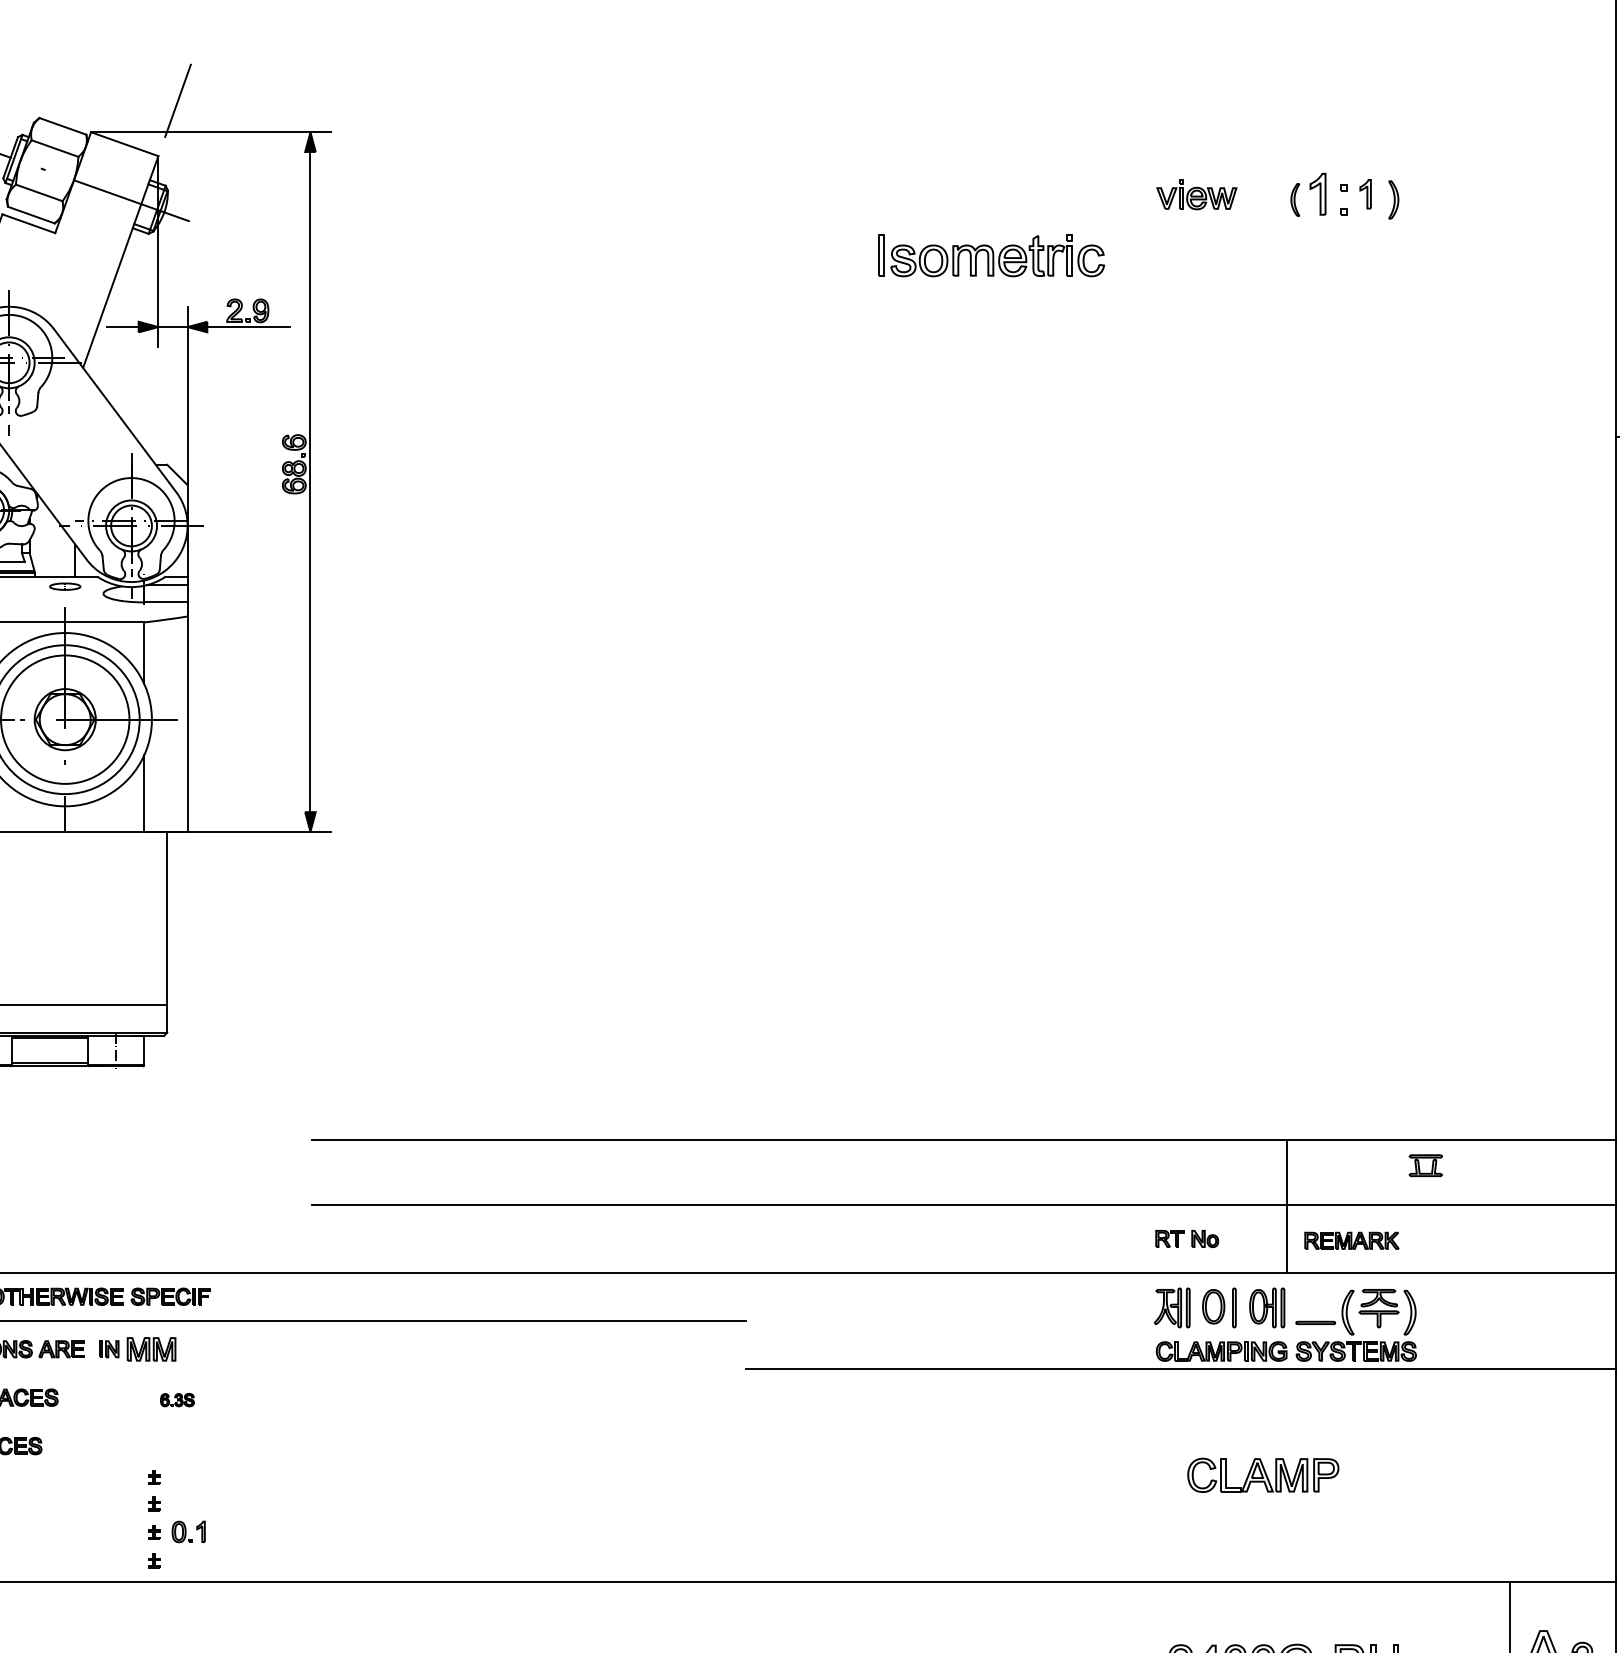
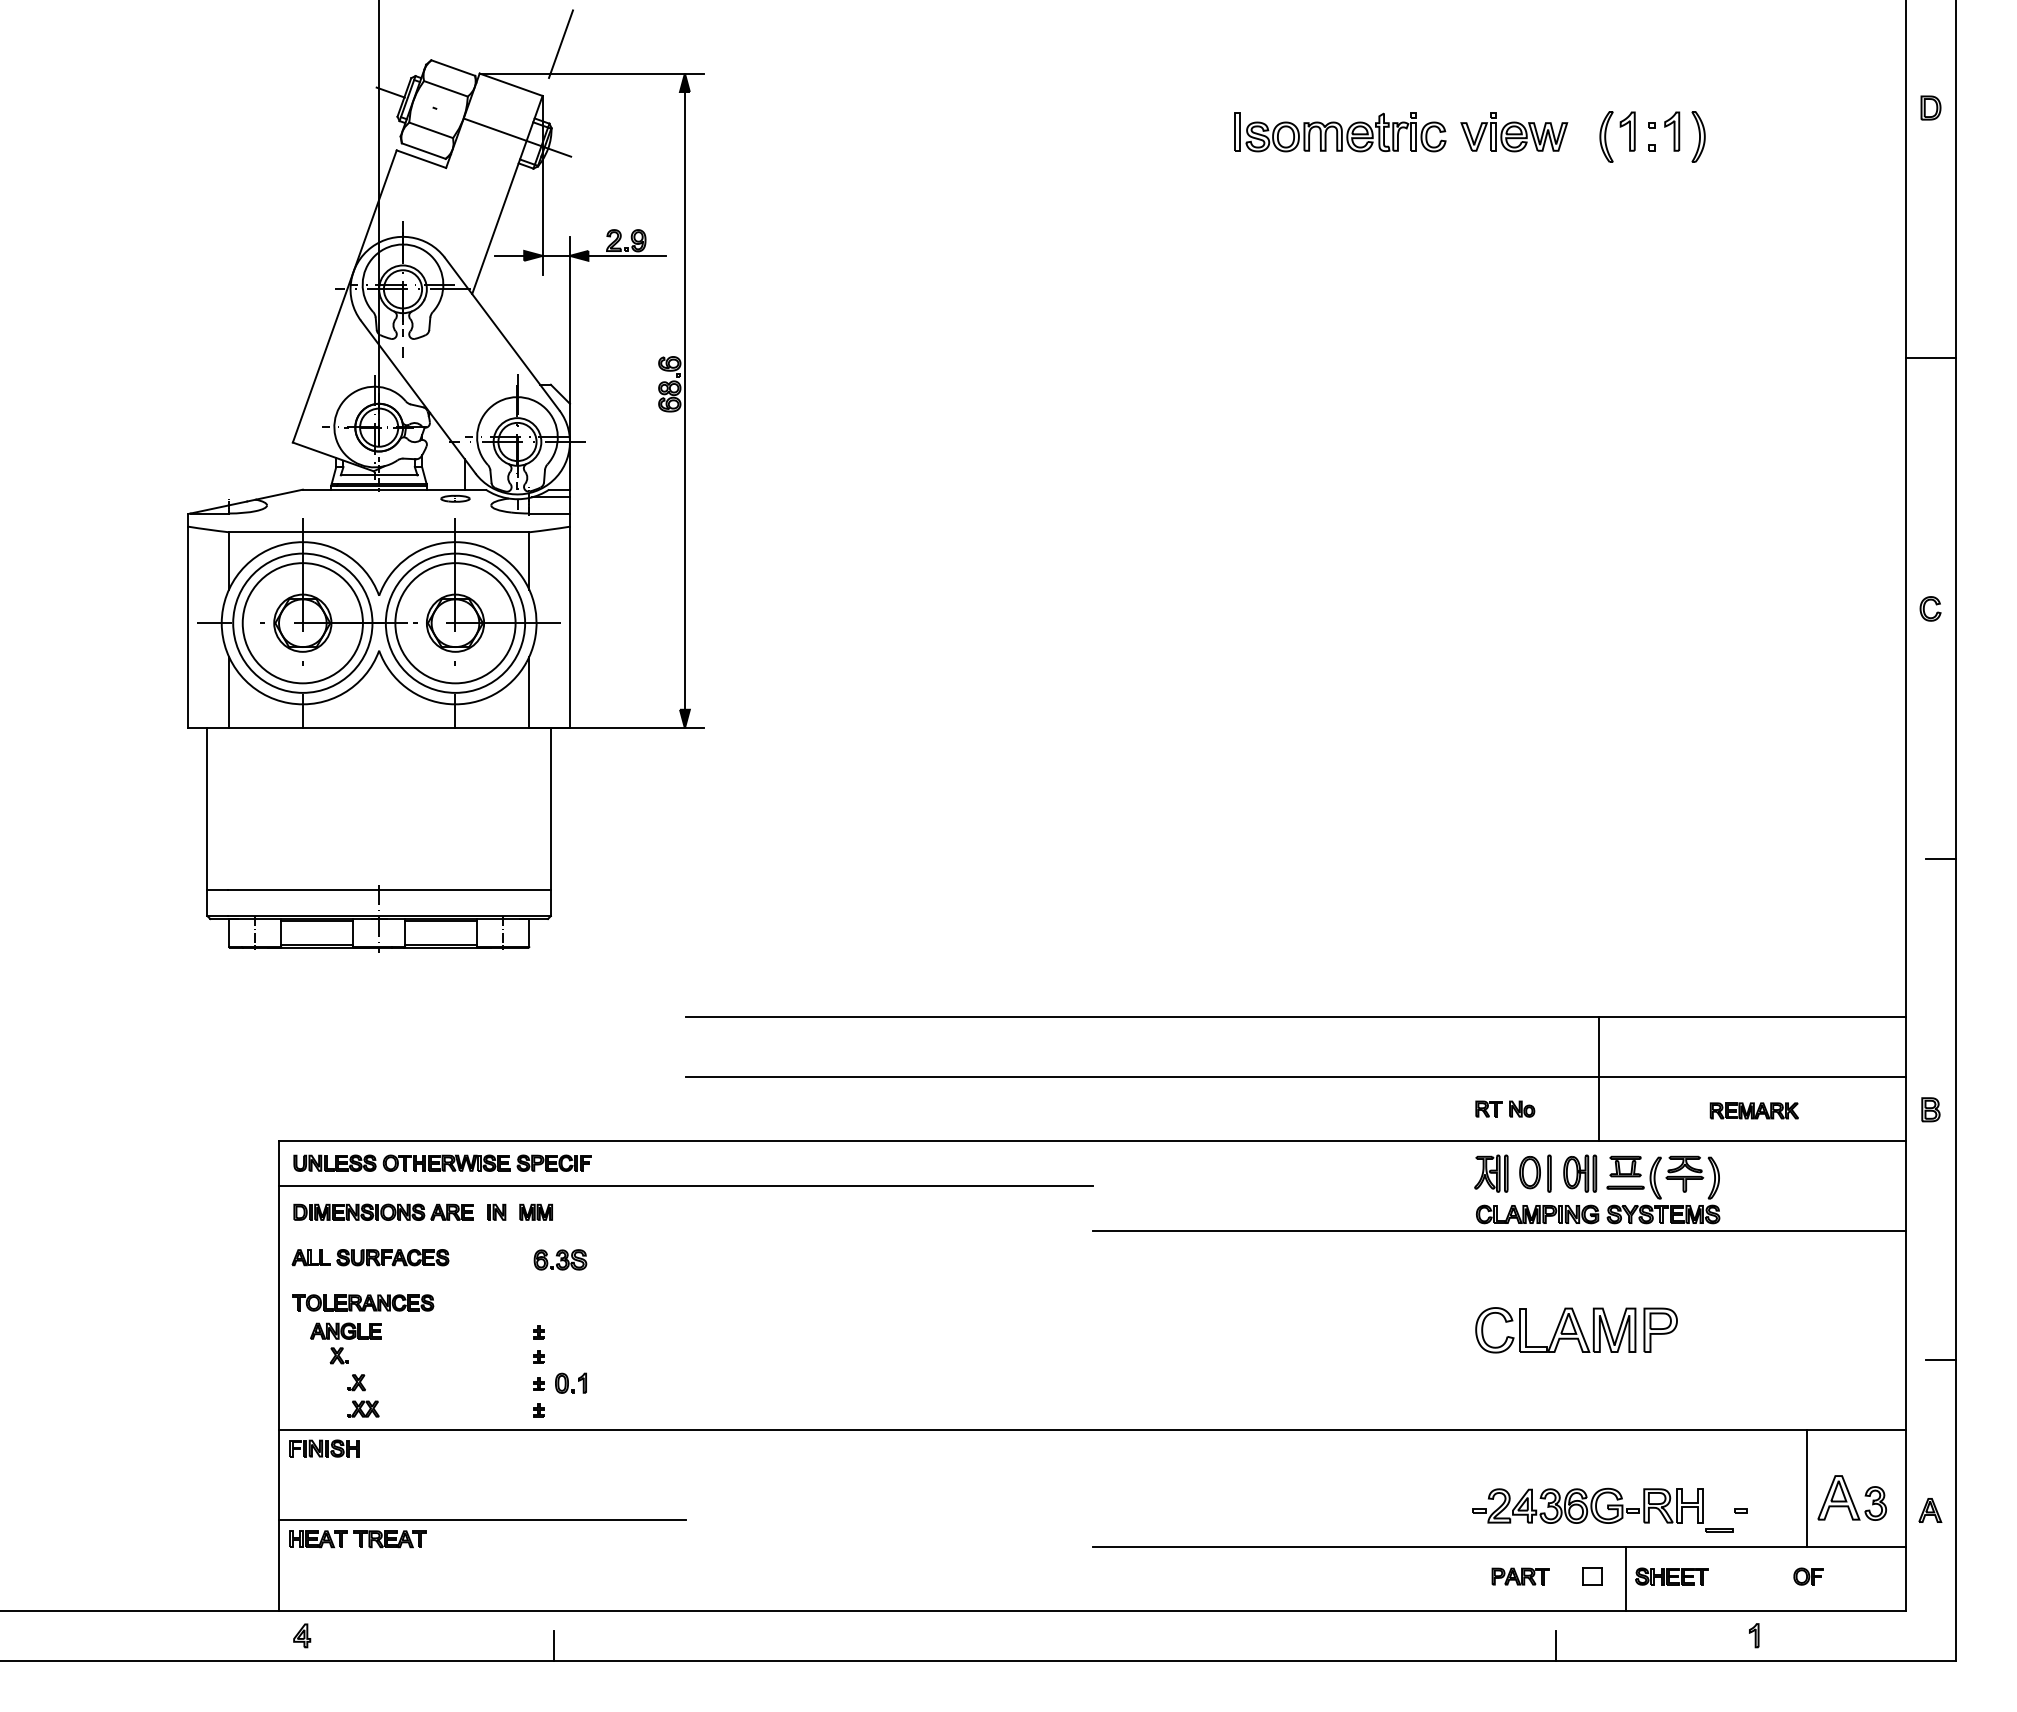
part: (1365, 194) -> (1672, 131), size x1.43
part: (1197, 195) -> (1514, 132), size x1.43
part: (1295, 199) -> (1606, 136), size x1.67
part: (1393, 199) -> (1698, 136), size x1.43
part: (991, 256) -> (1340, 132), moved
part: (1425, 1165) -> (1625, 1166), moved
part: (1350, 1240) -> (1753, 1110), moved
part: (150, 1348) -> (535, 1211), size x0.71
part: (177, 1399) -> (560, 1259), size x1.67
part: (1263, 1475) -> (1576, 1330), size x1.43

